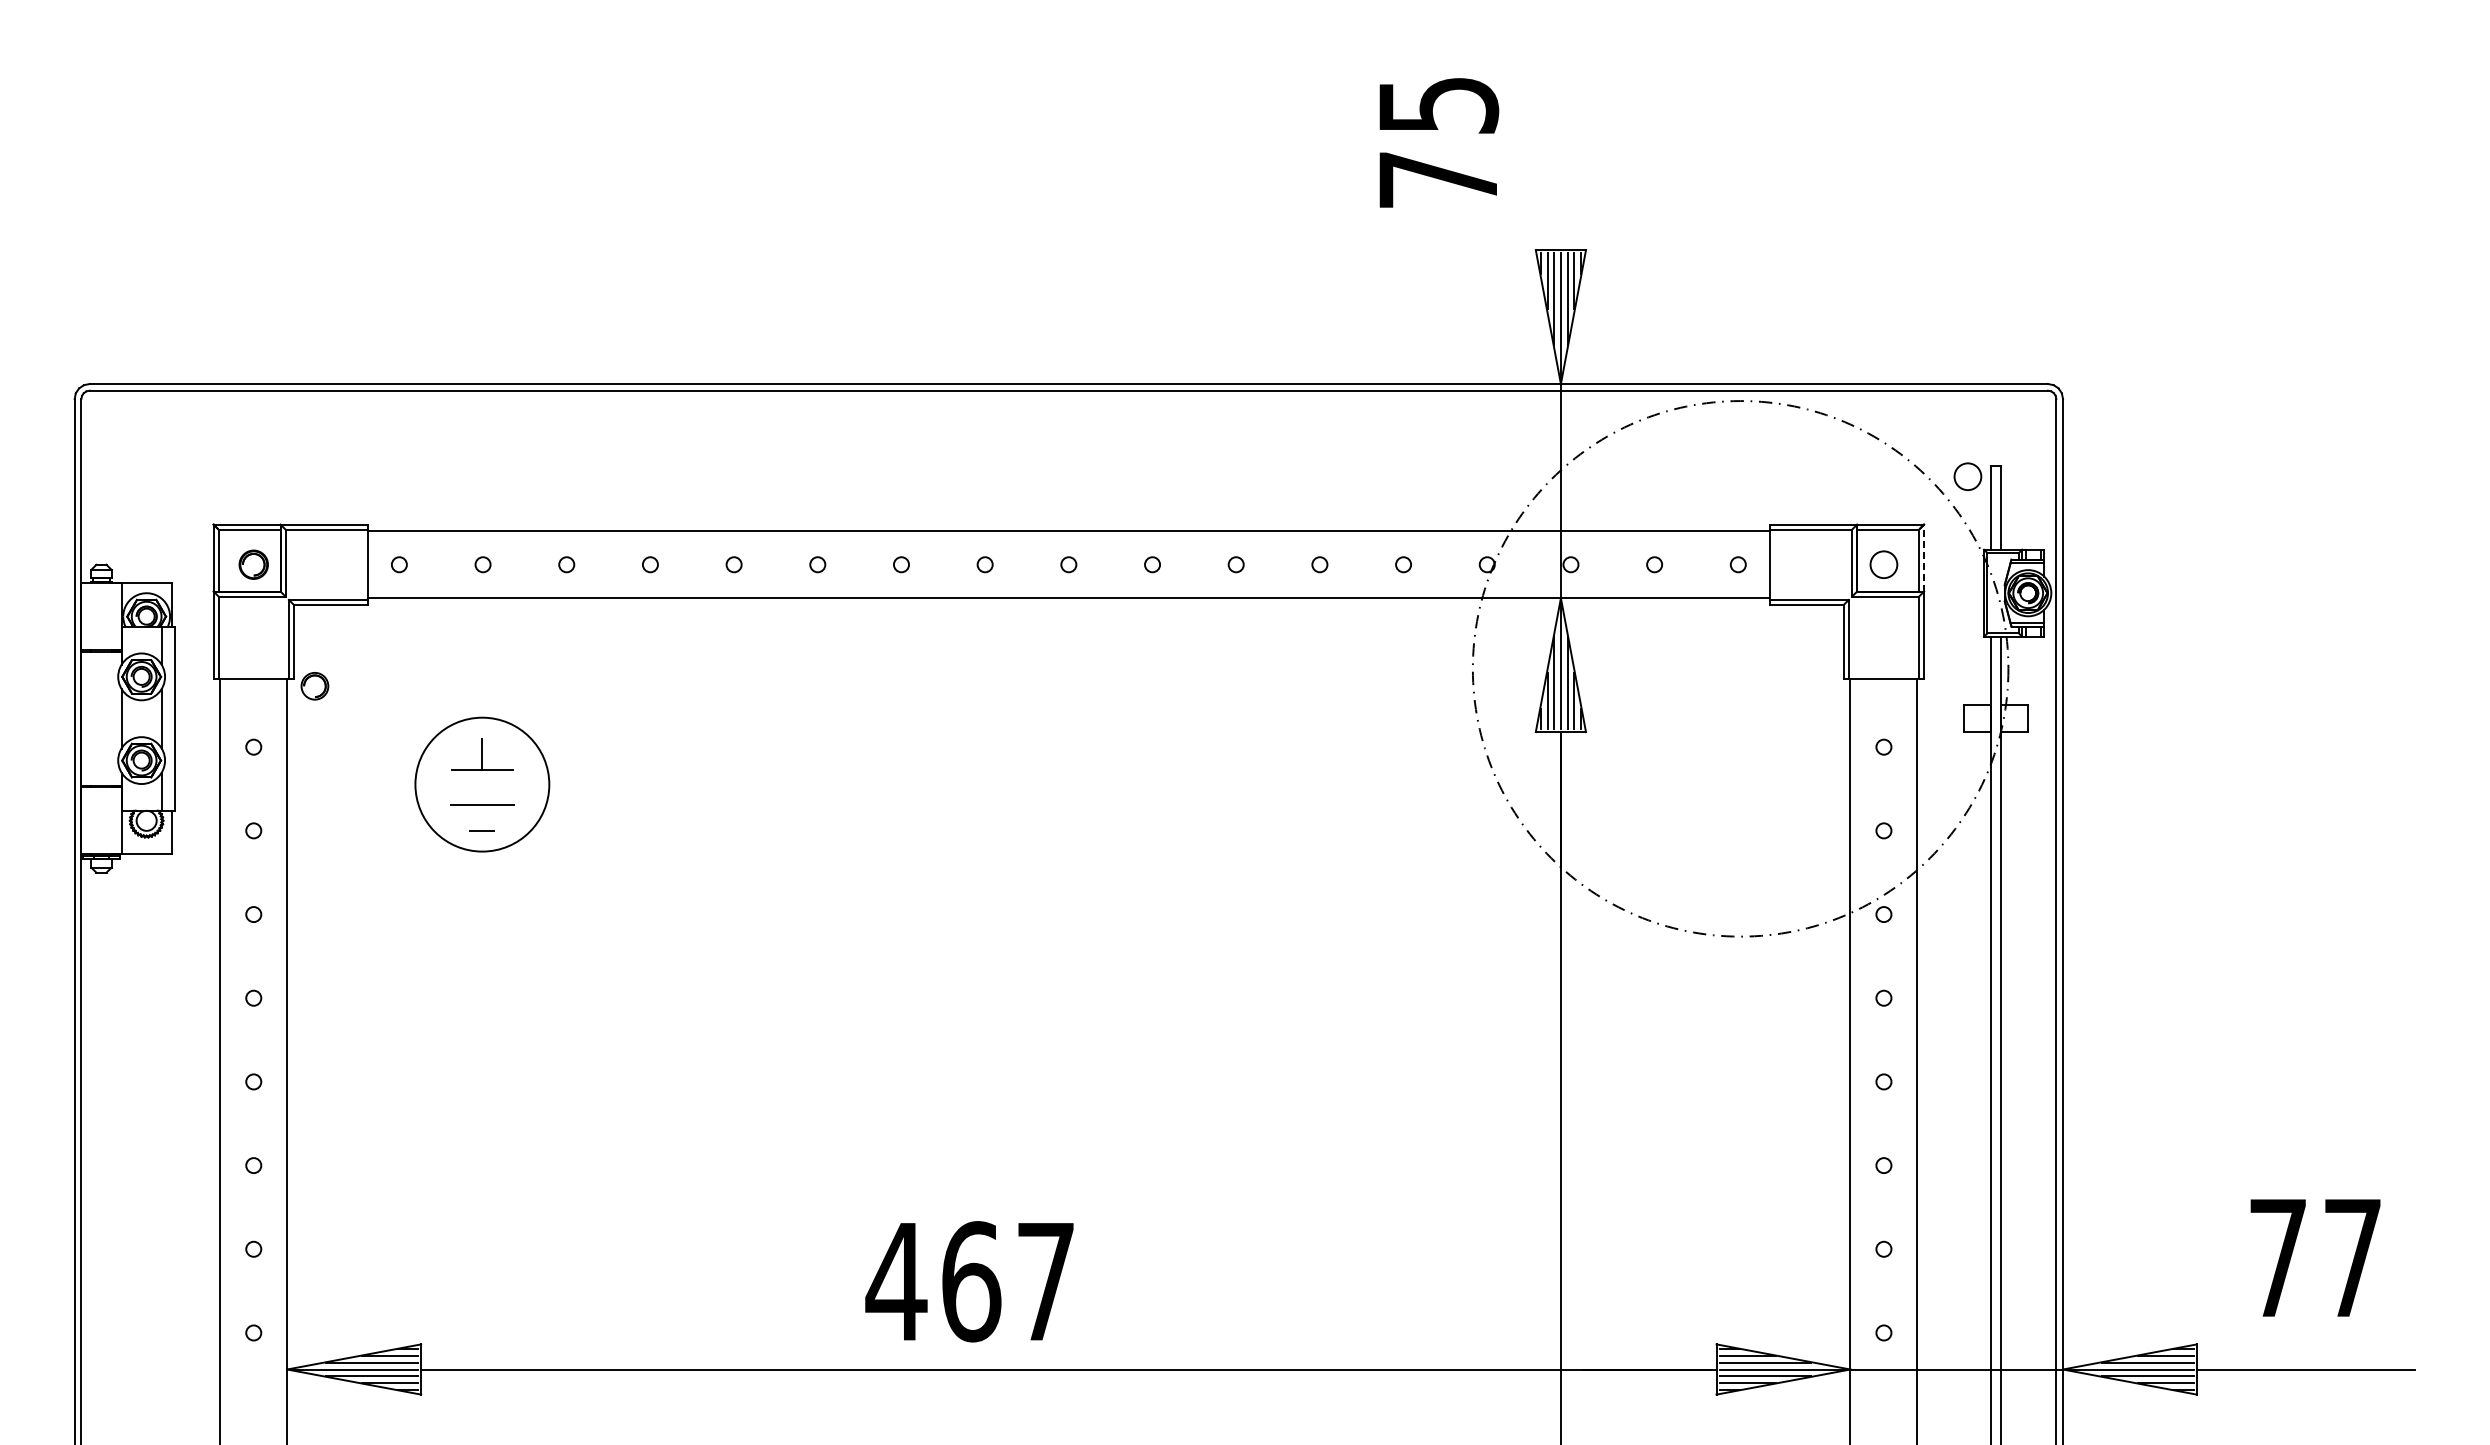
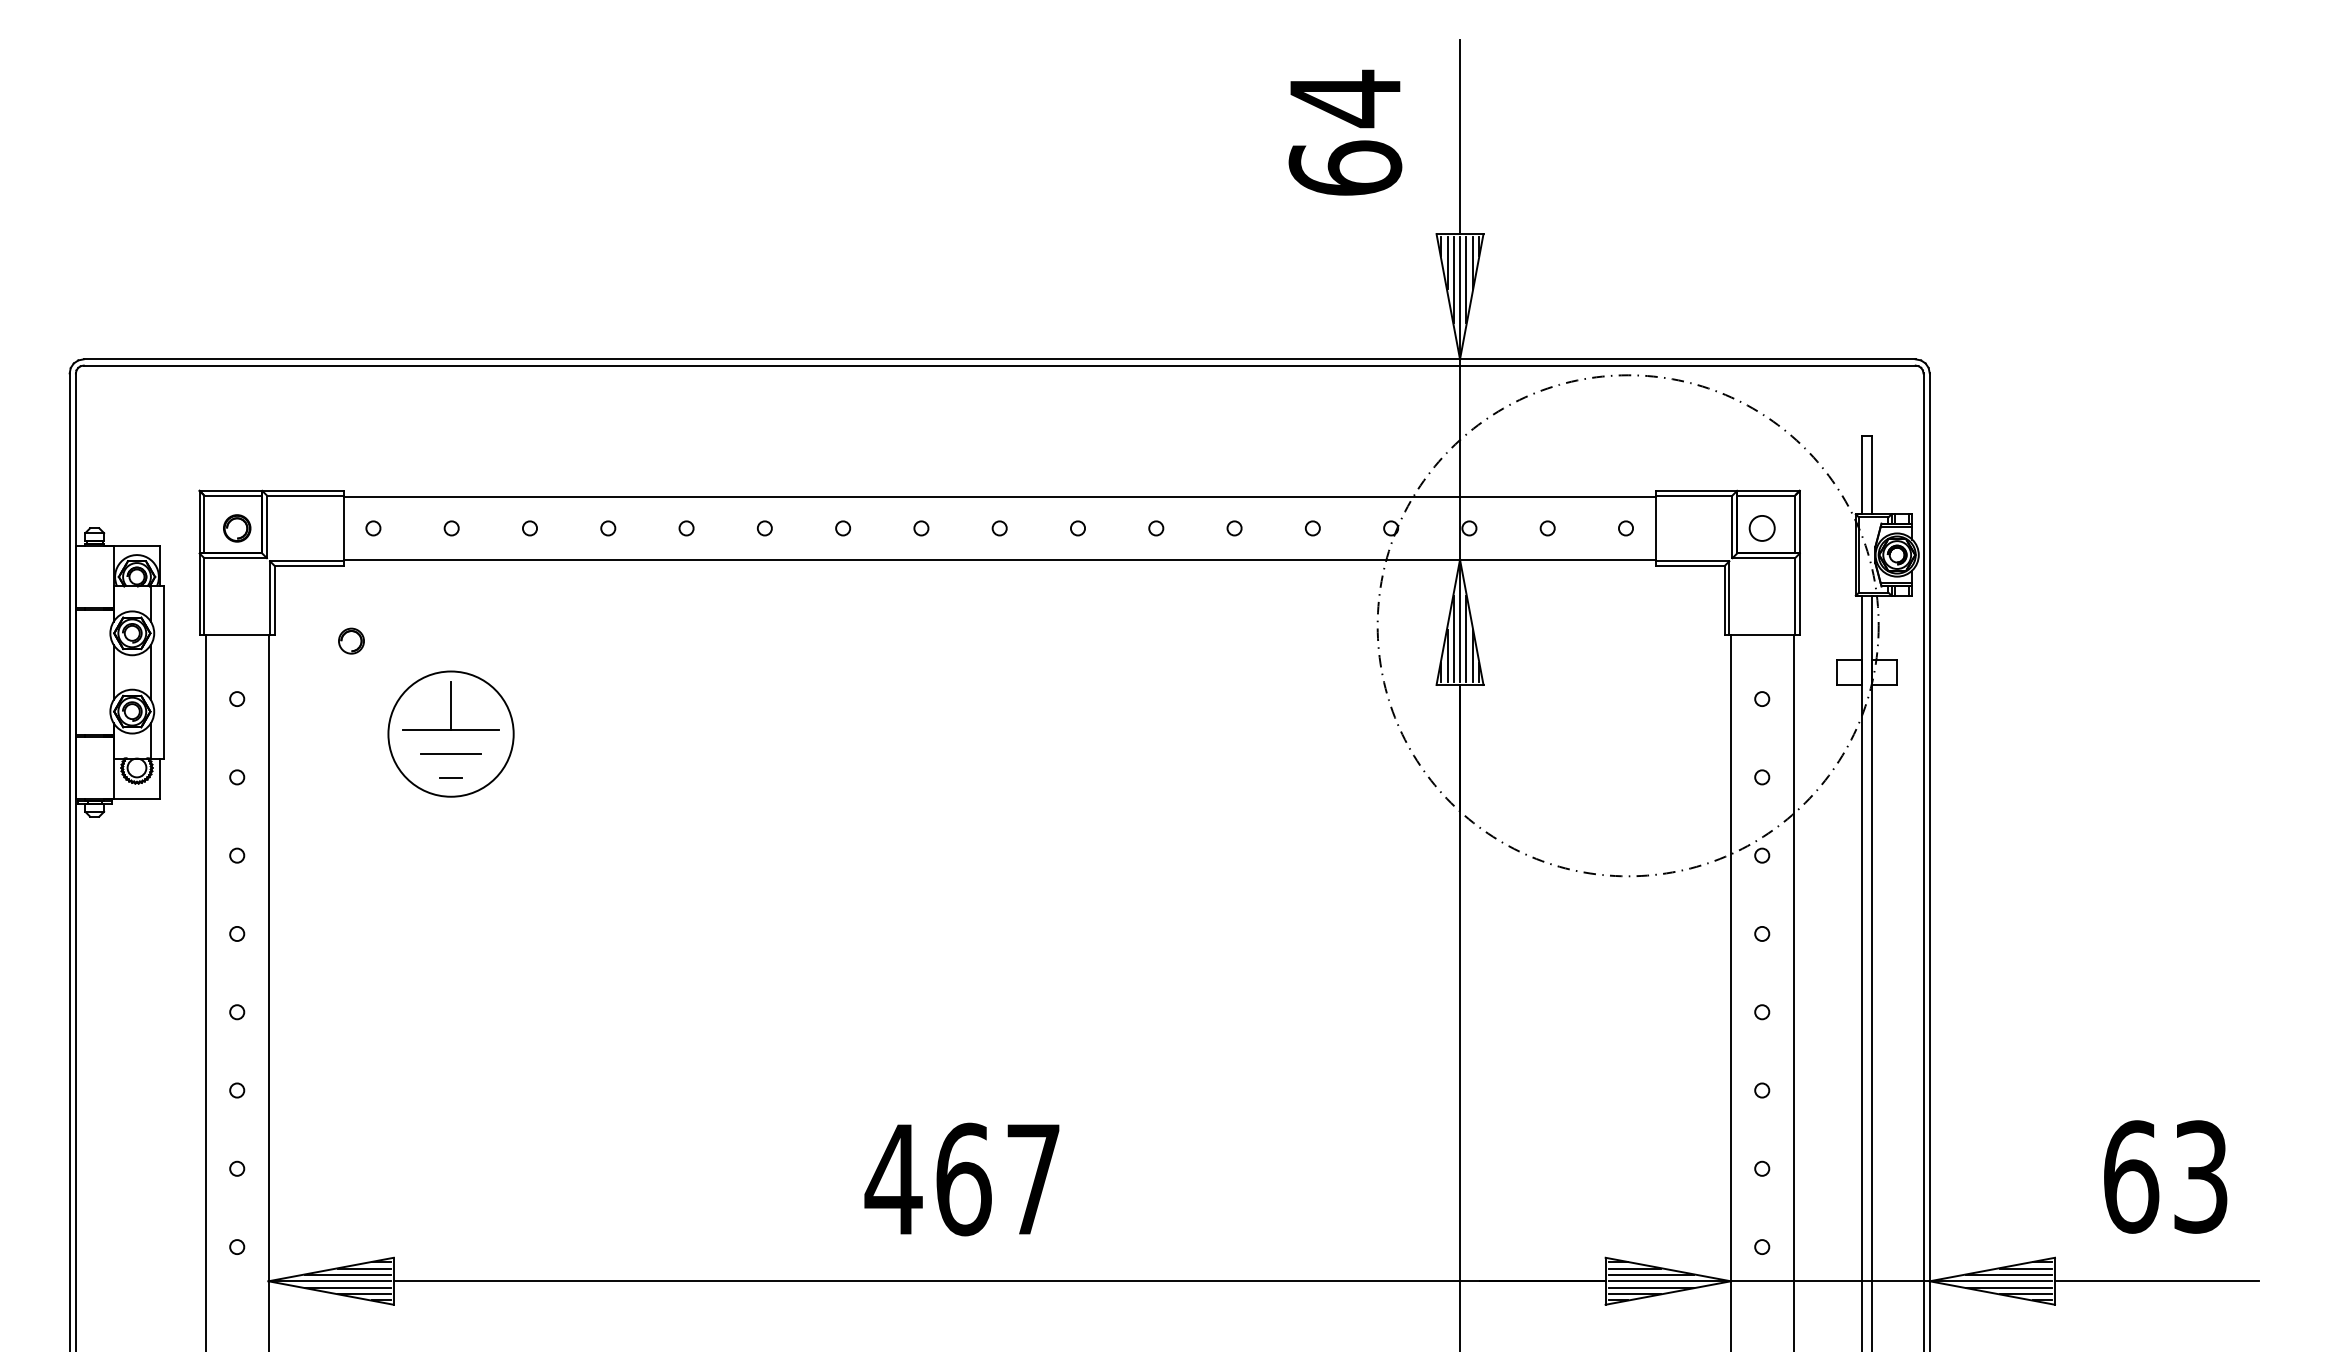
text: (1438, 141) -> (1345, 132), 75 -> 64
line: (1560, 146) -> (1459, 137), added
circle: (1967, 476) -> (1840, 445), removed
line: (1924, 557) -> (1800, 521), dashed -> solid
part: (314, 686) -> (351, 641), moved
part: (482, 754) -> (451, 705), size x1.67
text: (2314, 1257) -> (2165, 1176), 77 -> 63
text: (969, 1281) -> (961, 1179), moved

